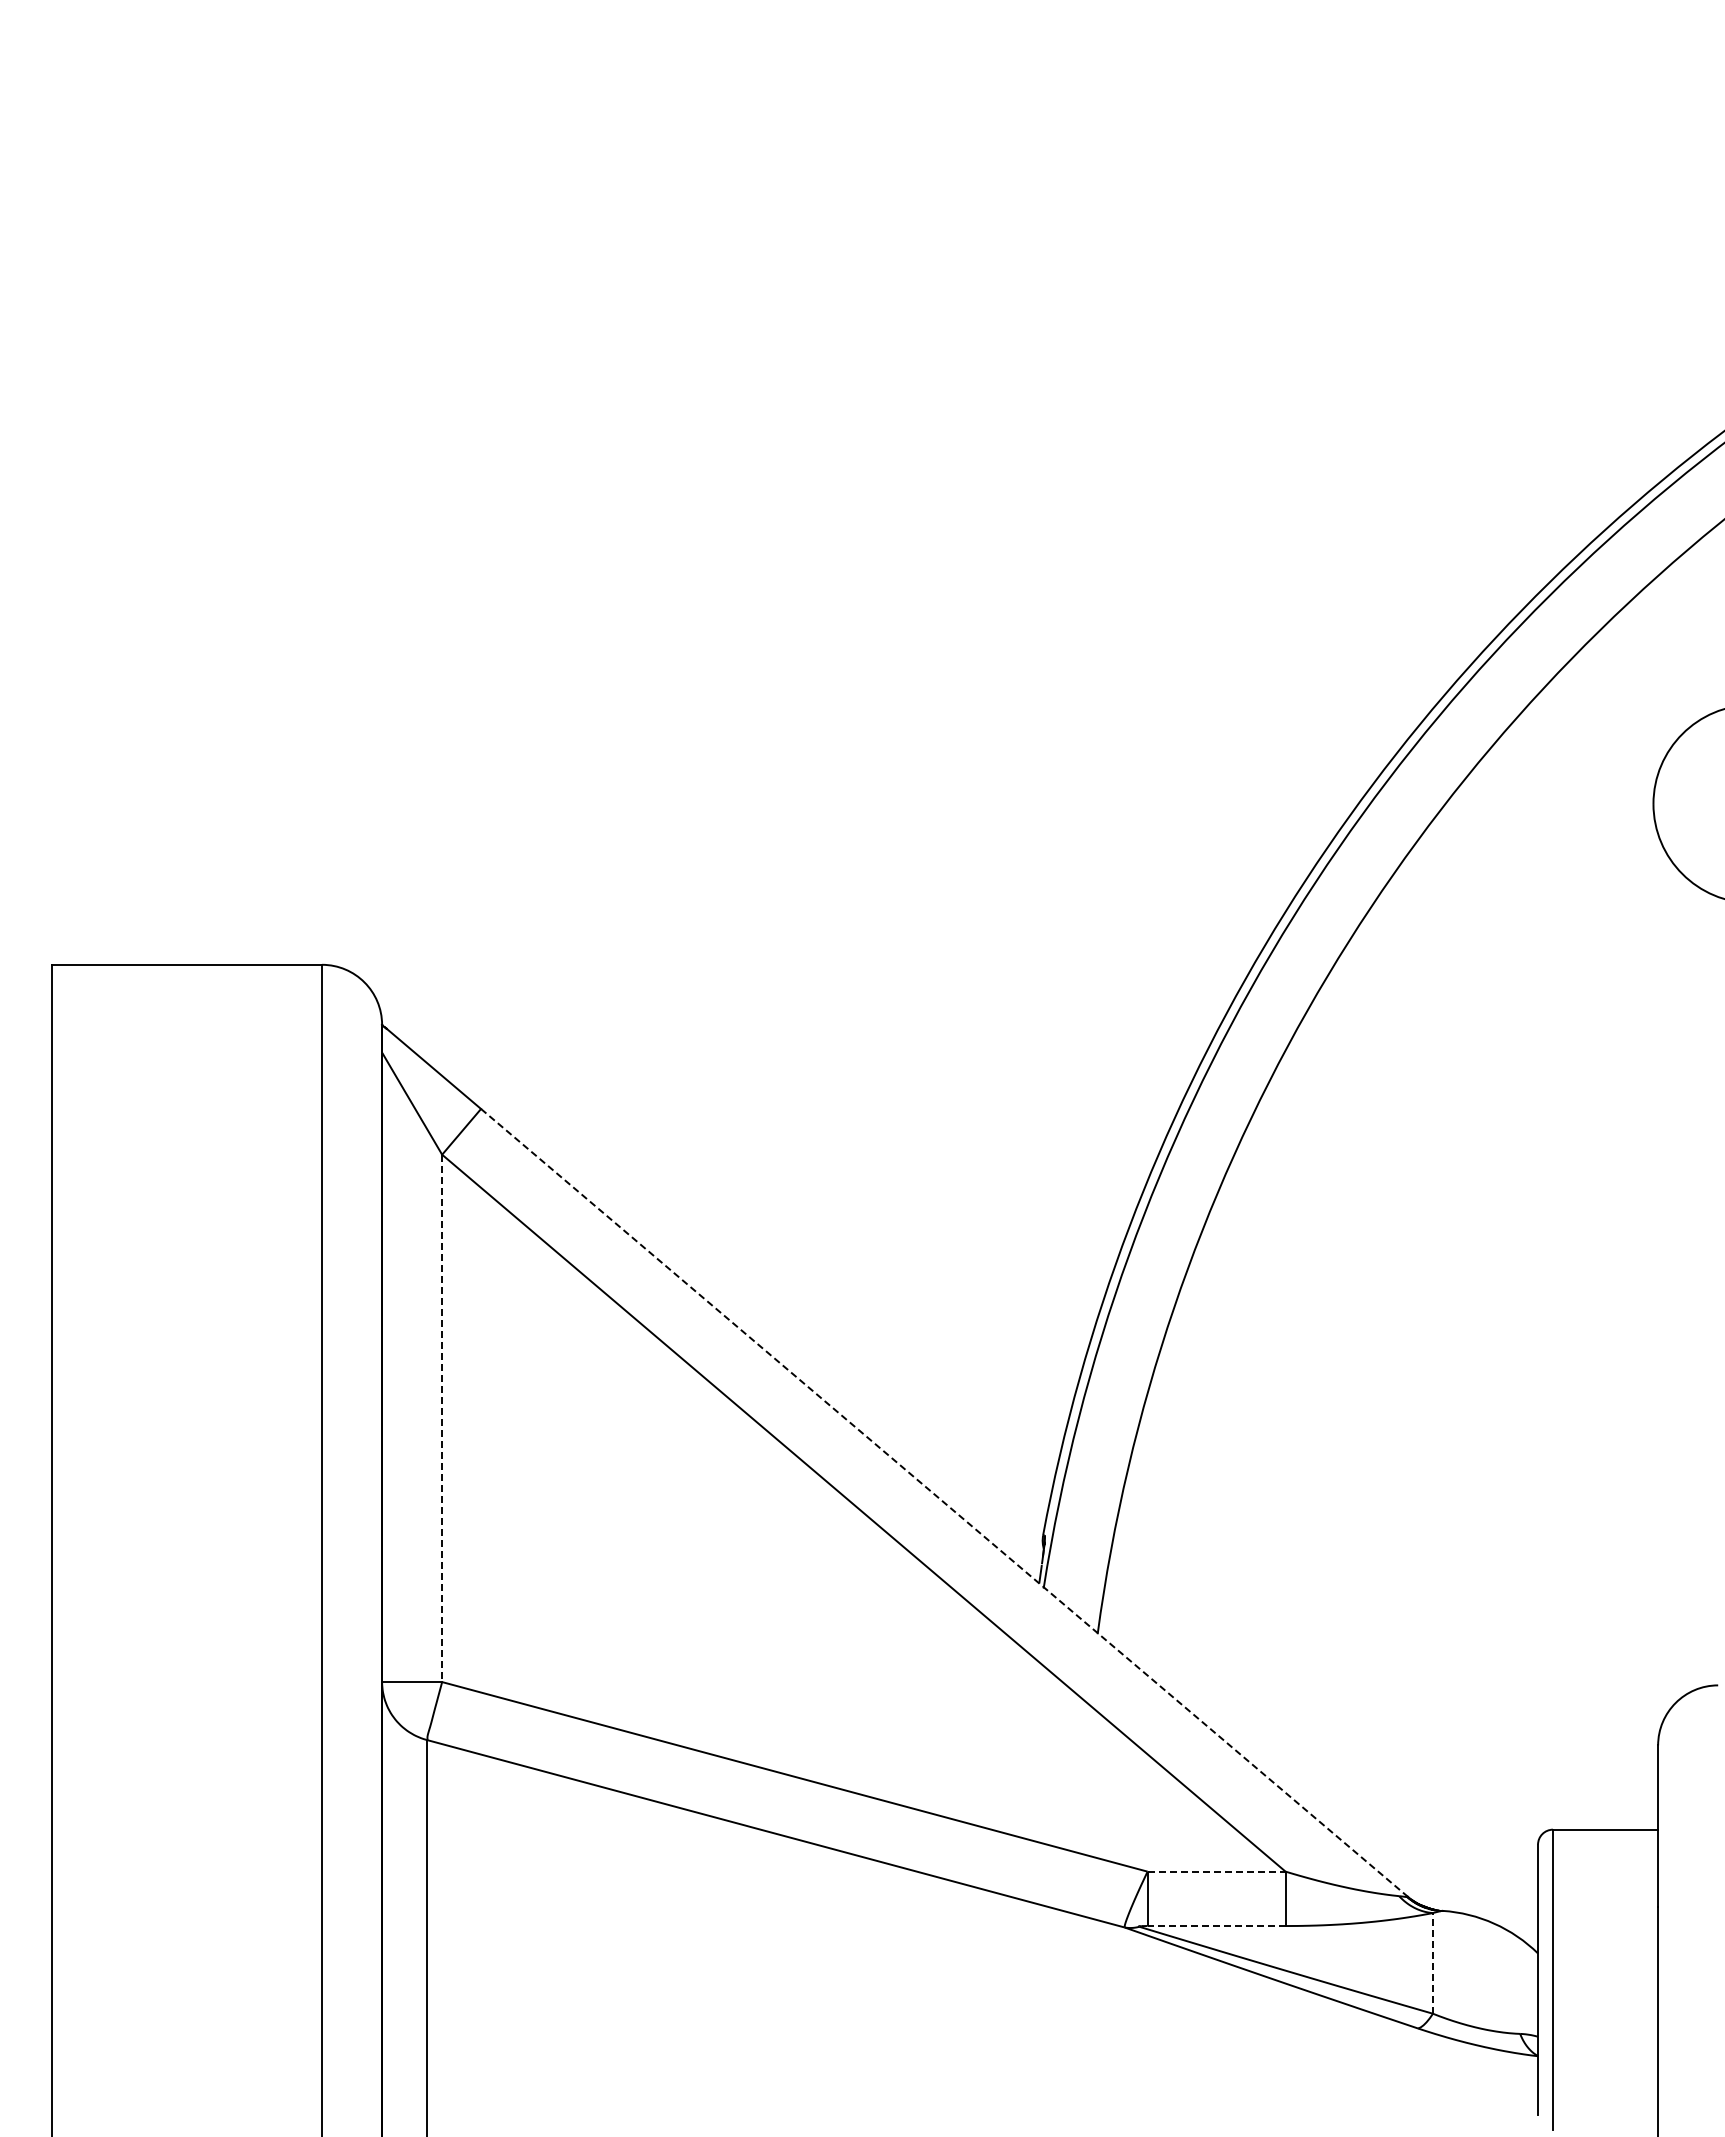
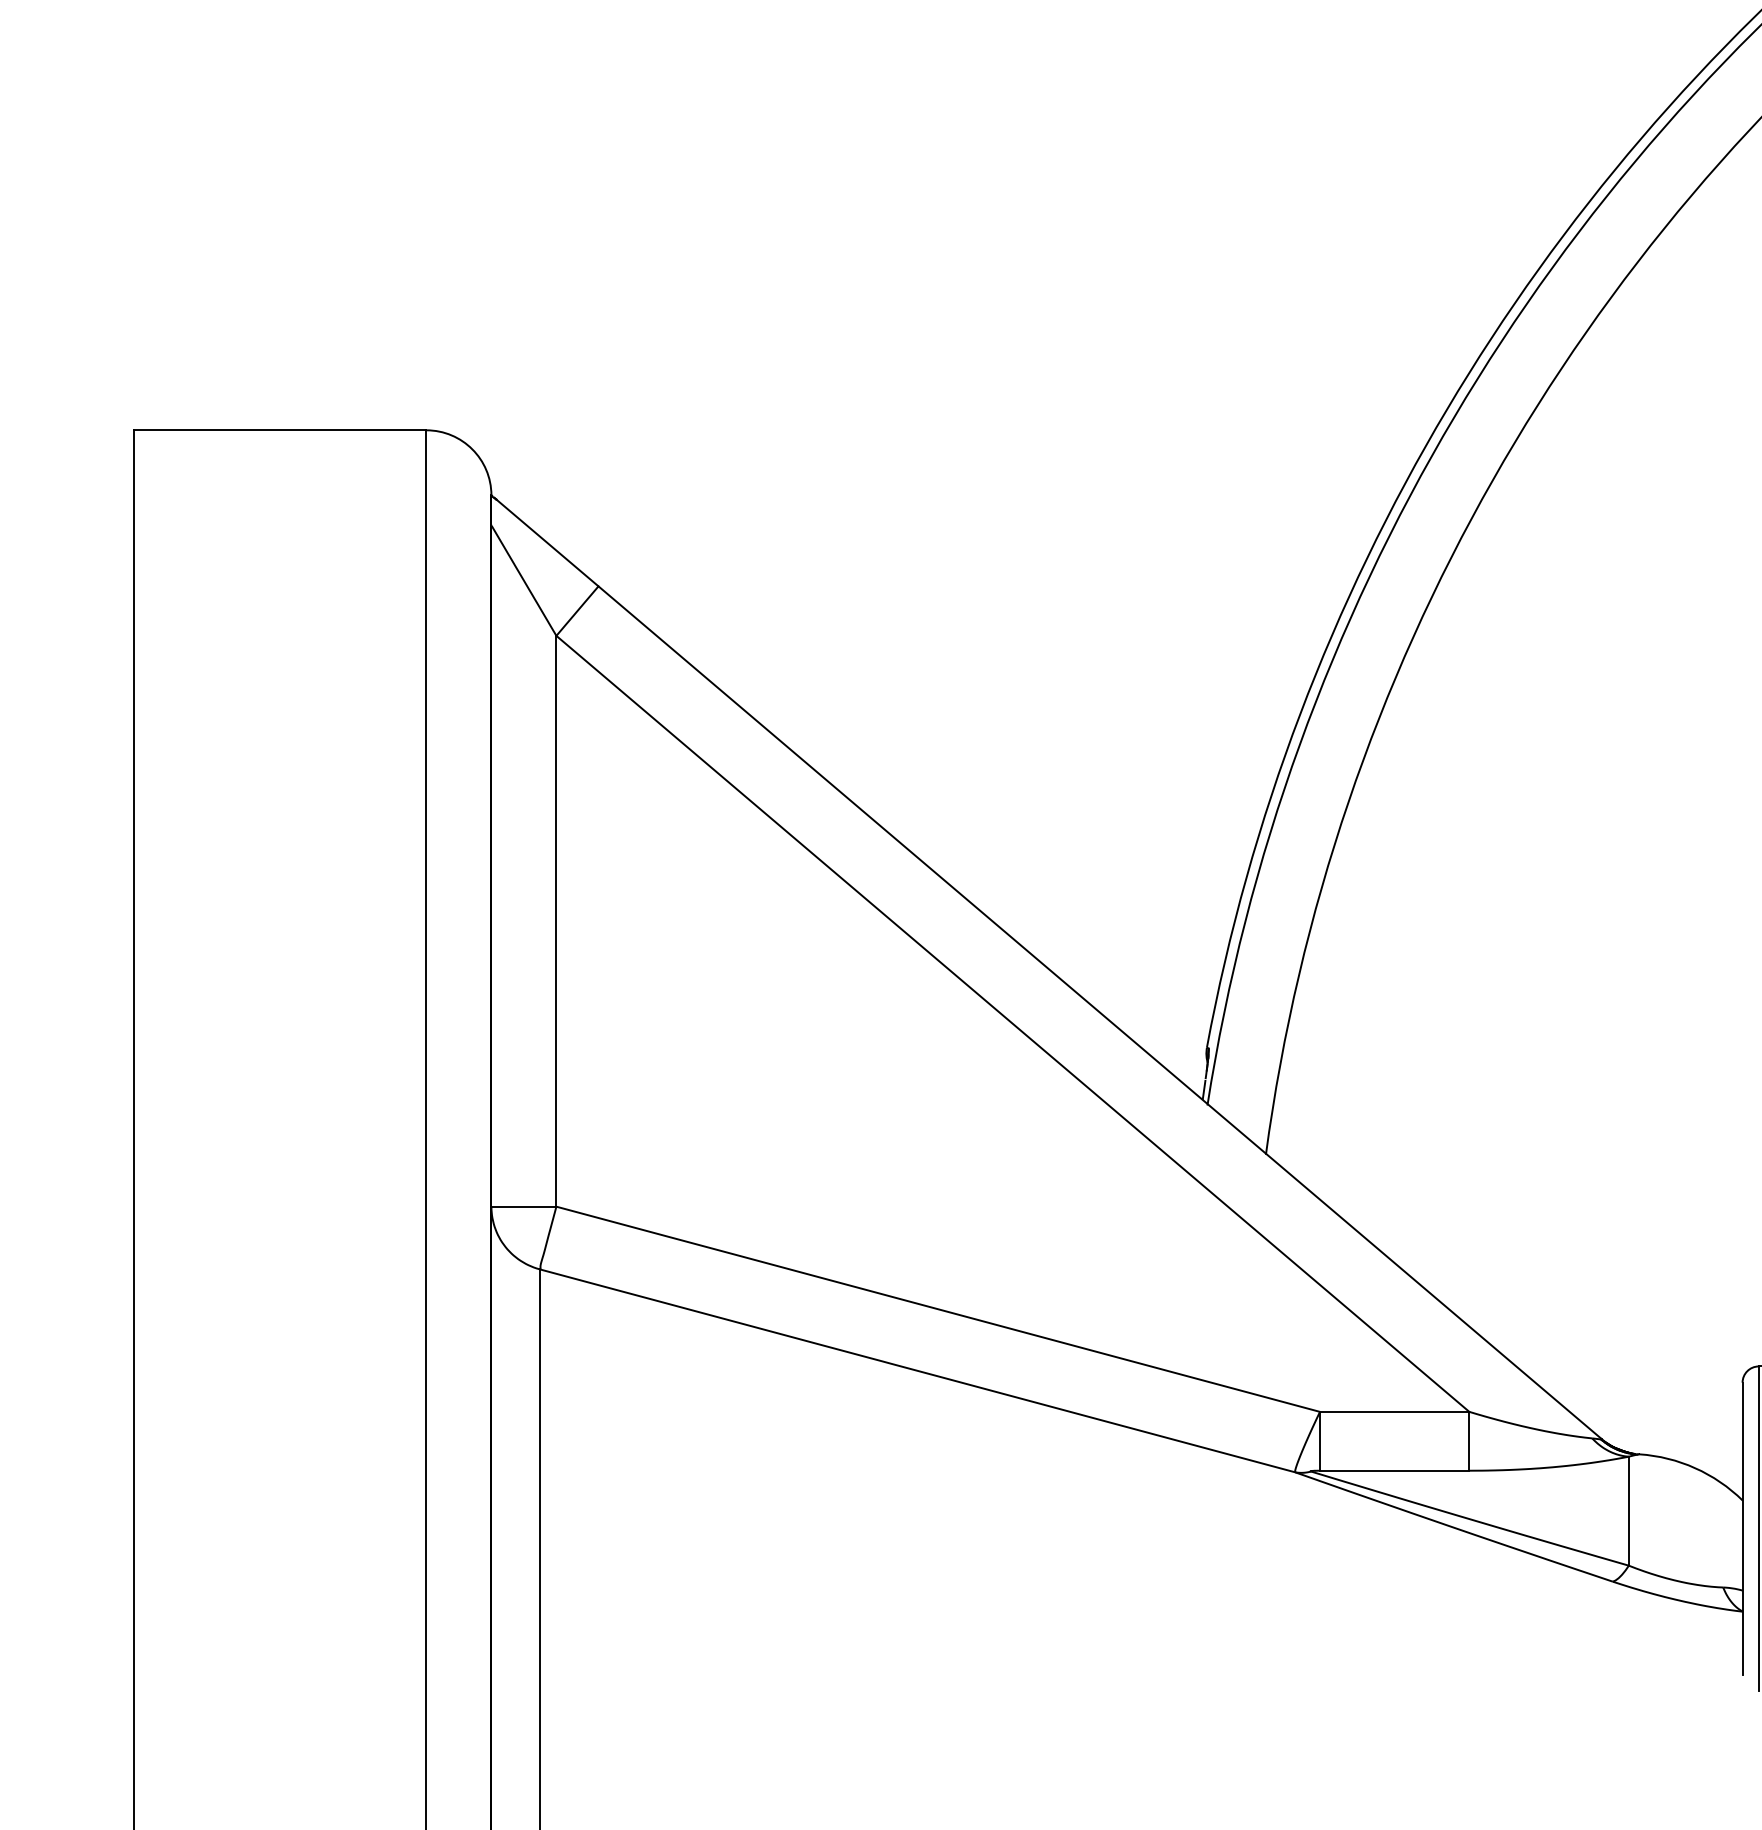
line: (442, 1418) -> (556, 921), dashed -> solid
line: (944, 1503) -> (1100, 1013), dashed -> solid
line: (1216, 1871) -> (1394, 1411), dashed -> solid
line: (1216, 1926) -> (1394, 1471), dashed -> solid
line: (1432, 1962) -> (1628, 1510), dashed -> solid

